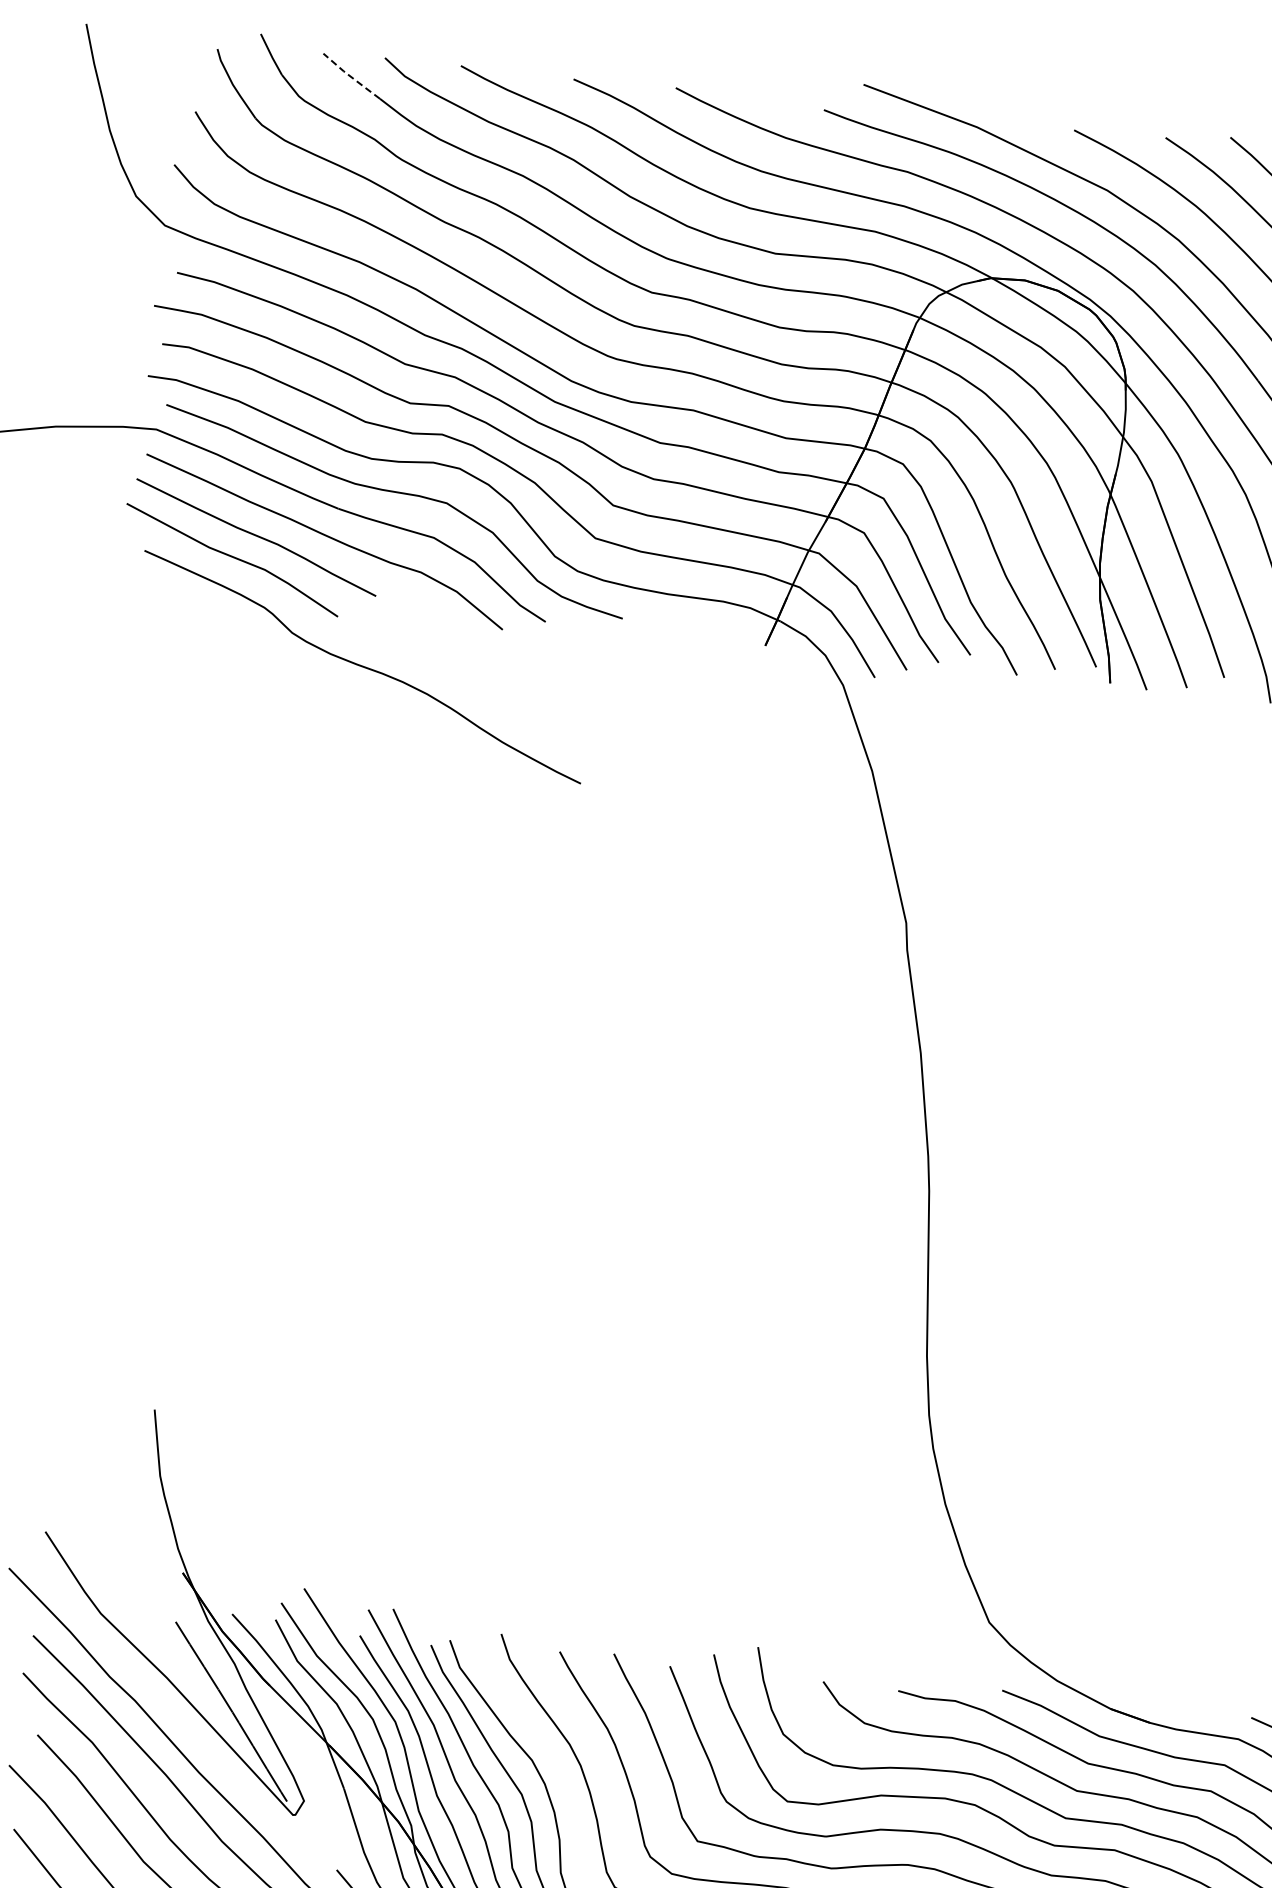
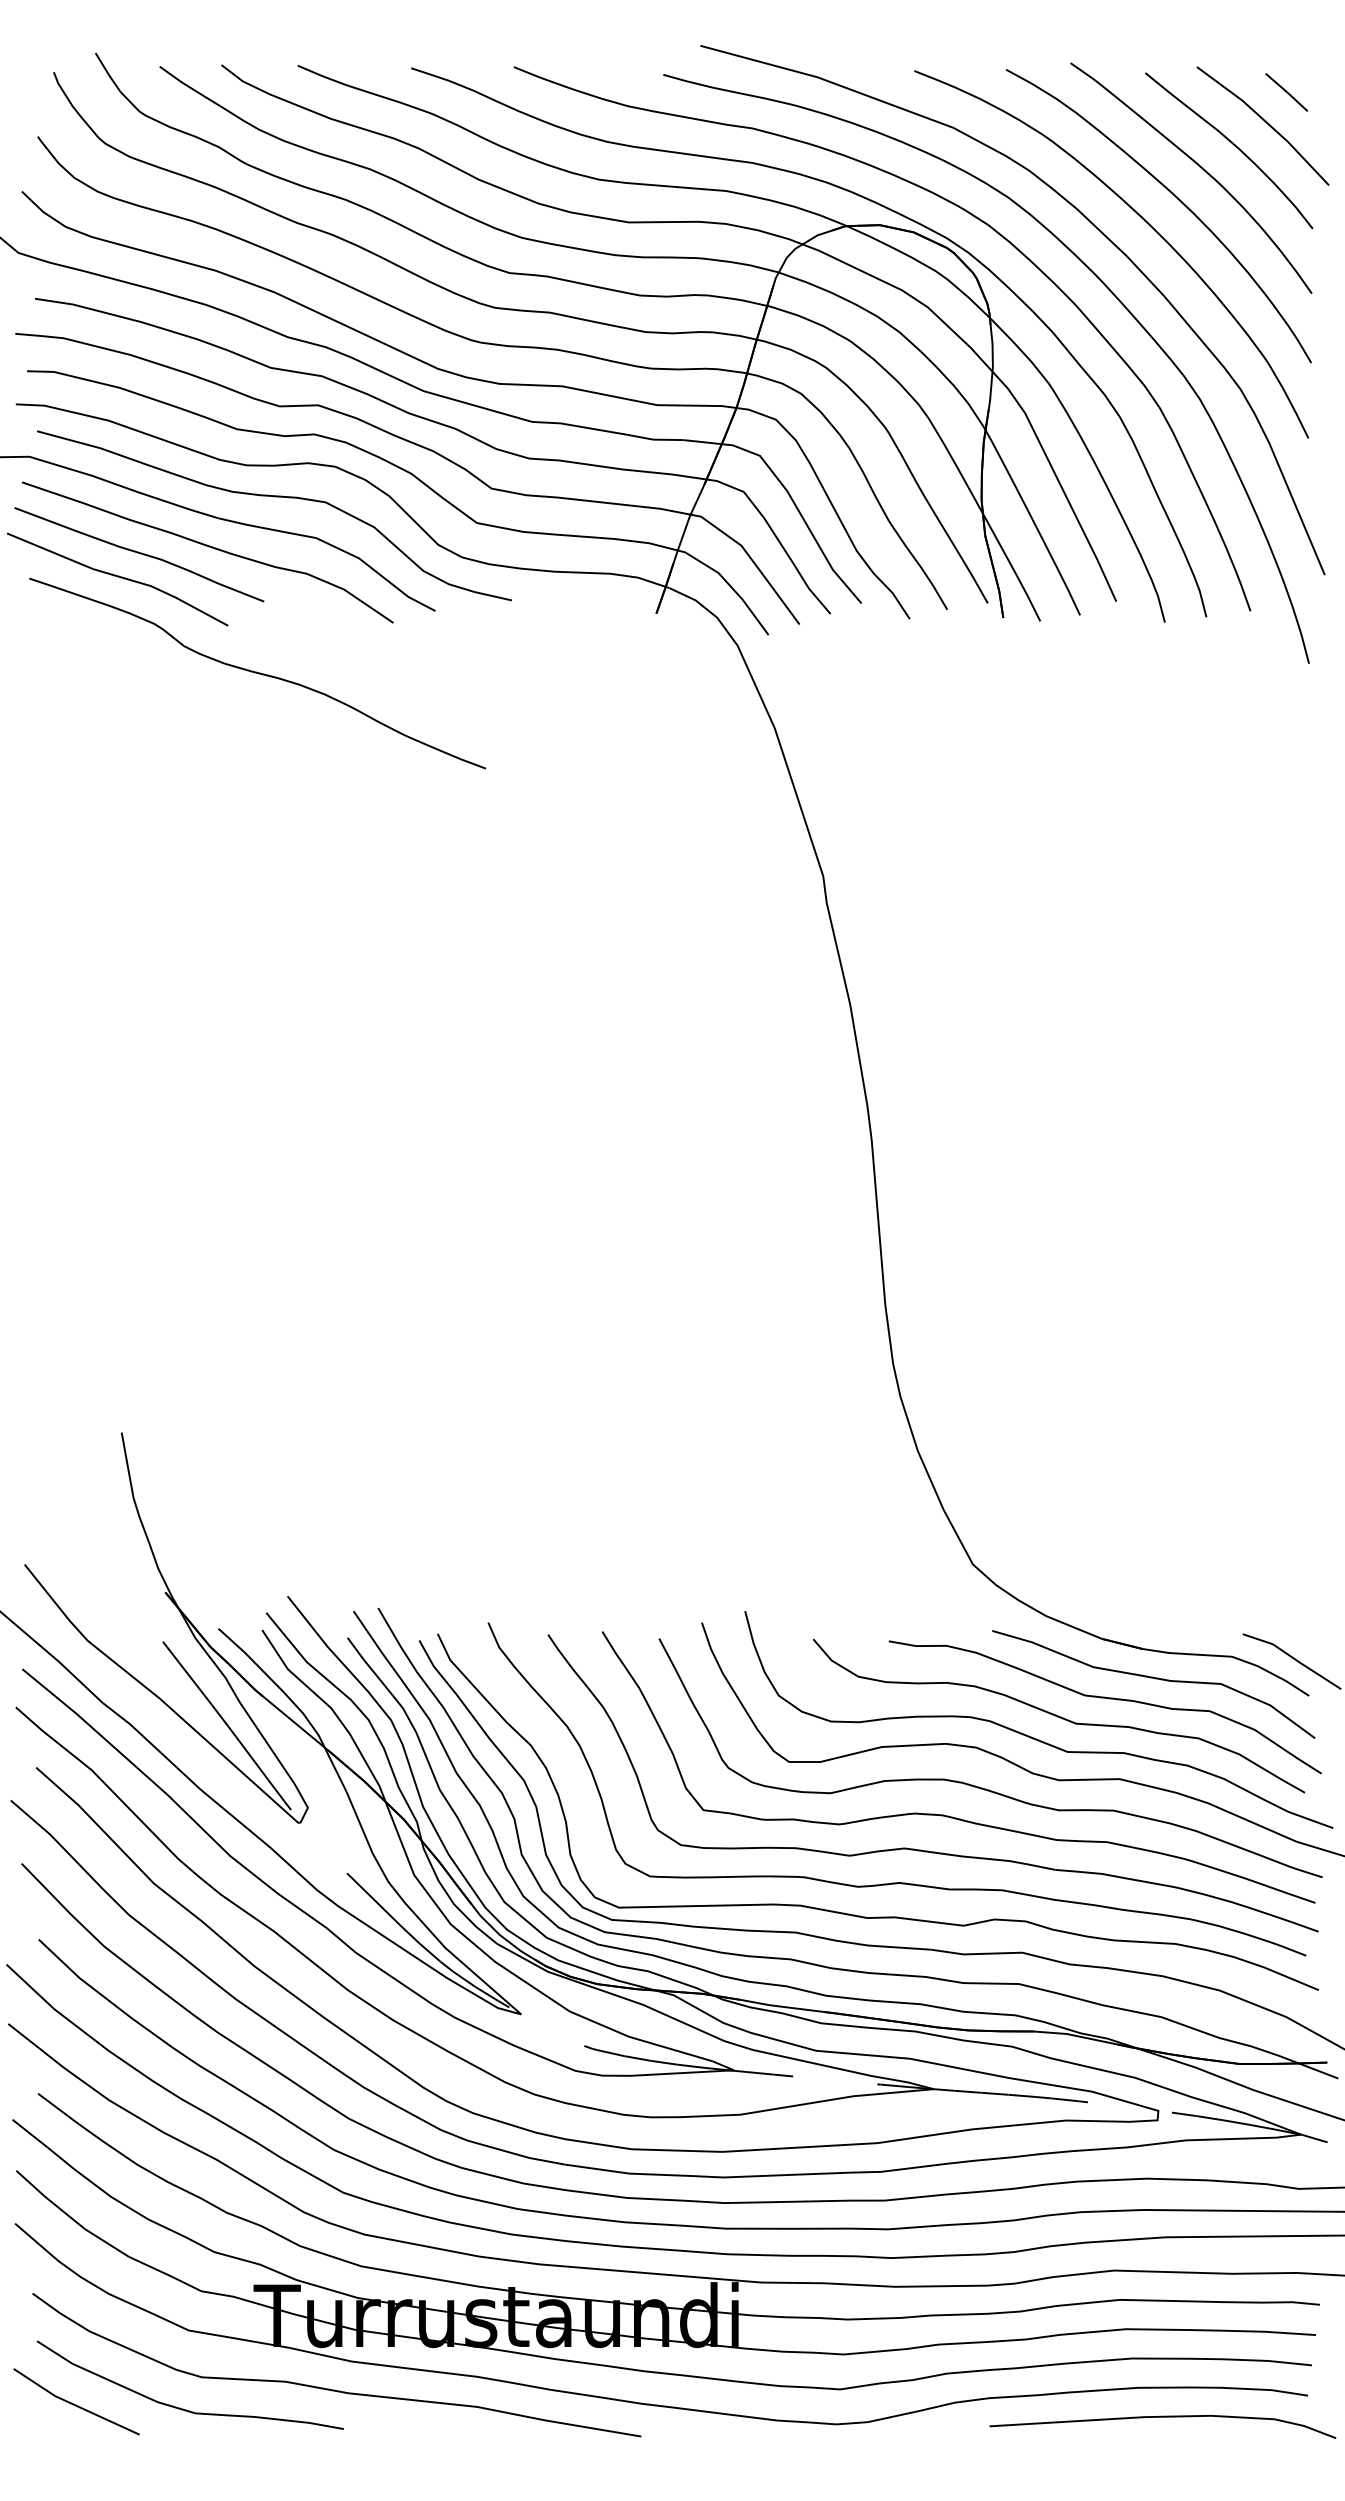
line: (351, 76) -> (189, 86), dashed -> solid

